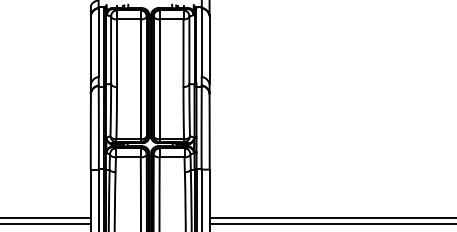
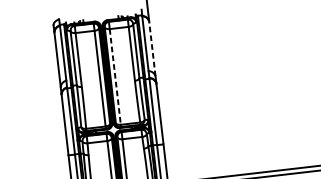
line: (209, 49) -> (152, 48), solid -> dashed
line: (159, 79) -> (115, 77), solid -> dashed

